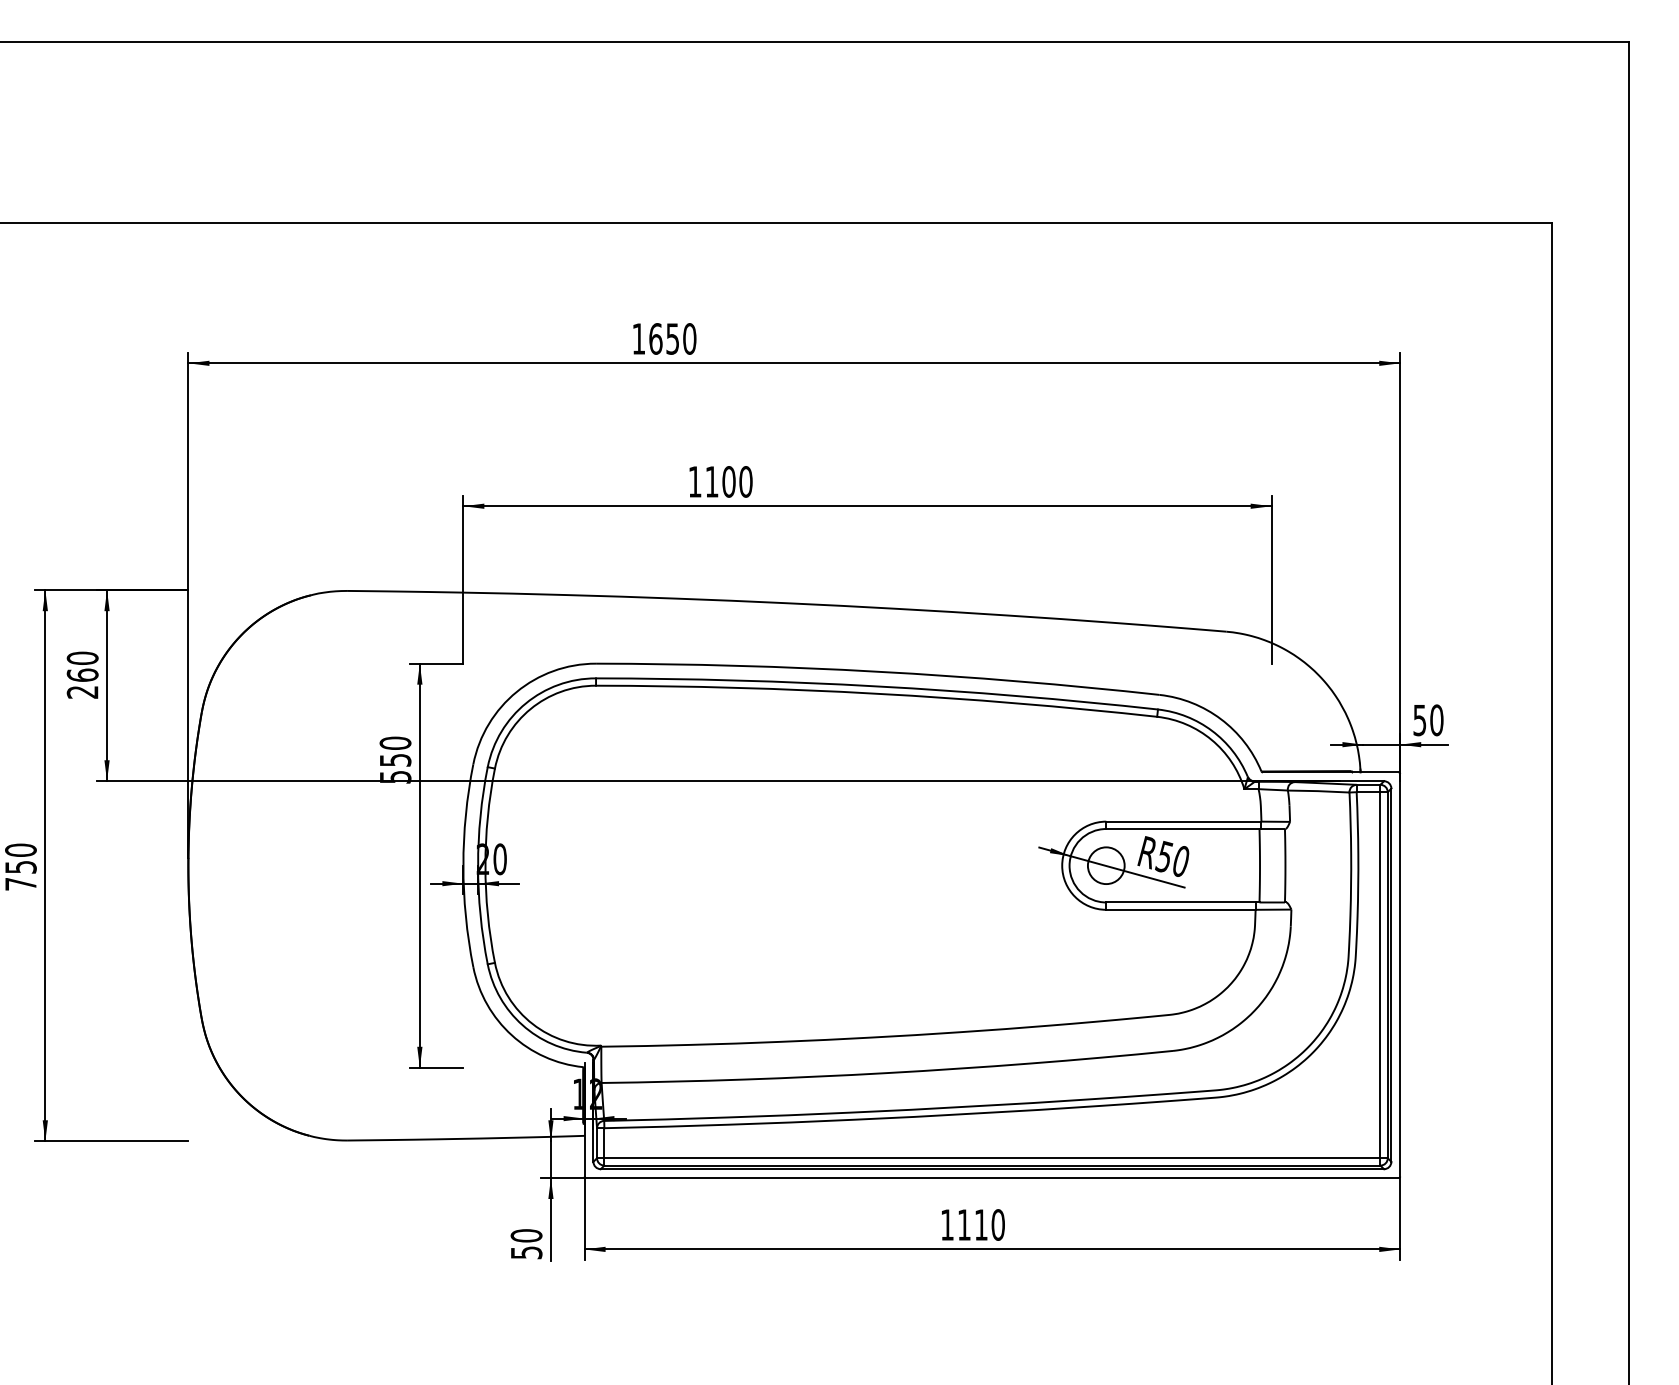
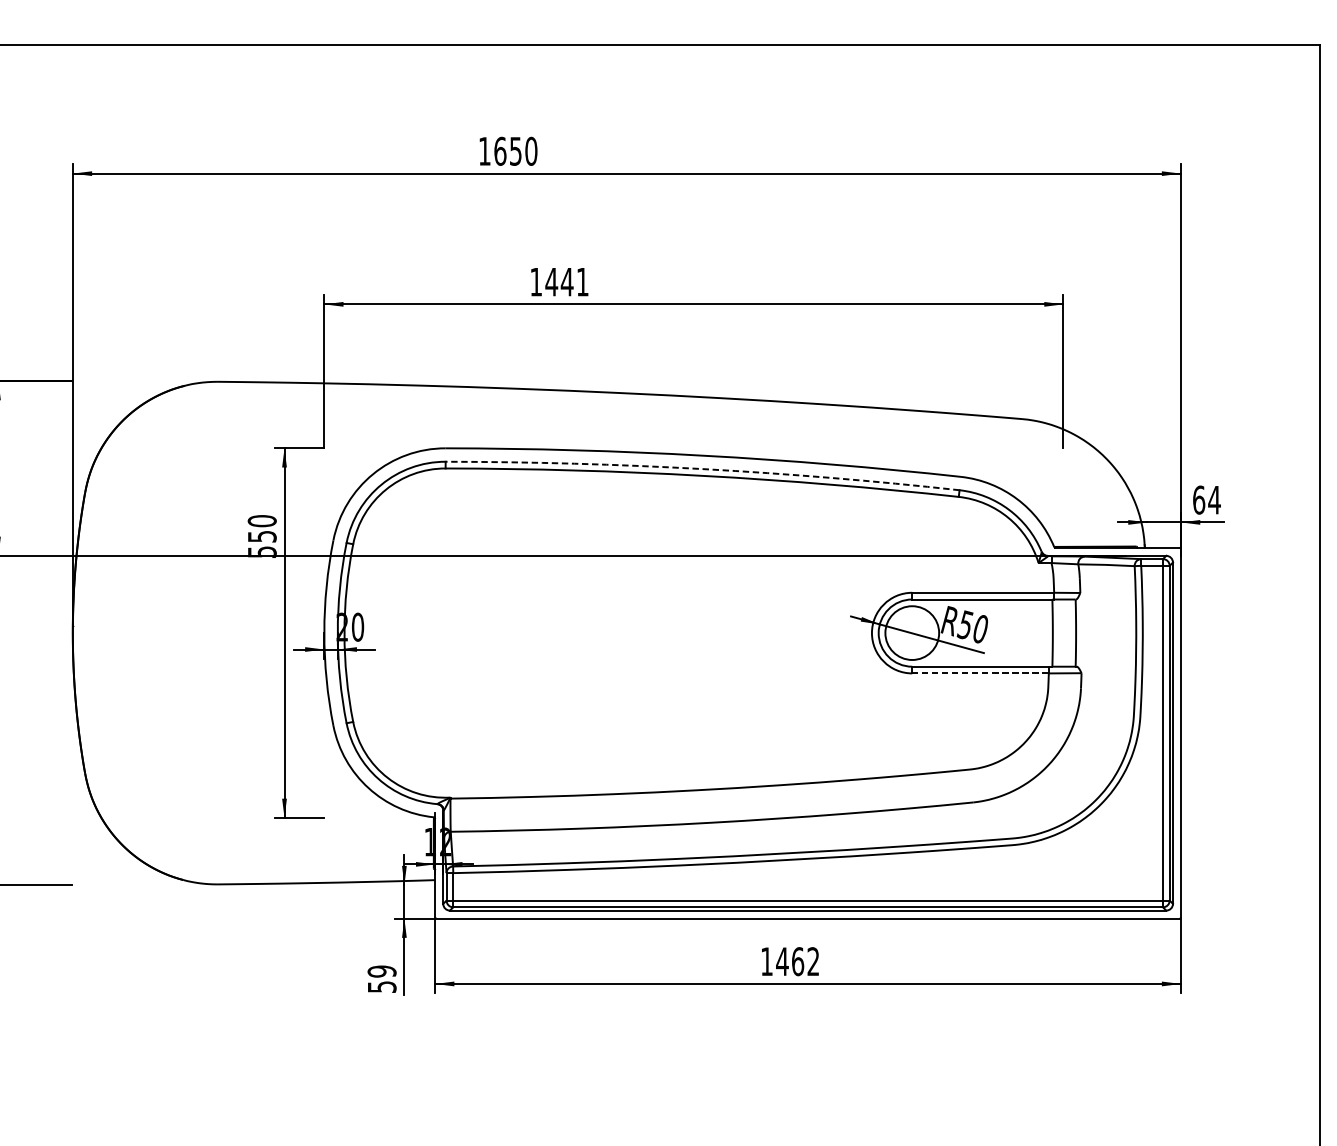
text: (728, 481) -> (566, 281), 1100 -> 1441
arc: (877, 686) -> (703, 469), solid -> dashed
text: (1428, 720) -> (1206, 500), 50 -> 64
circle: (1105, 865) -> (911, 632), size x1.6
line: (1180, 909) -> (980, 673), solid -> dashed
text: (980, 1224) -> (797, 961), 1110 -> 1462
text: (526, 1235) -> (382, 971), 50 -> 59

